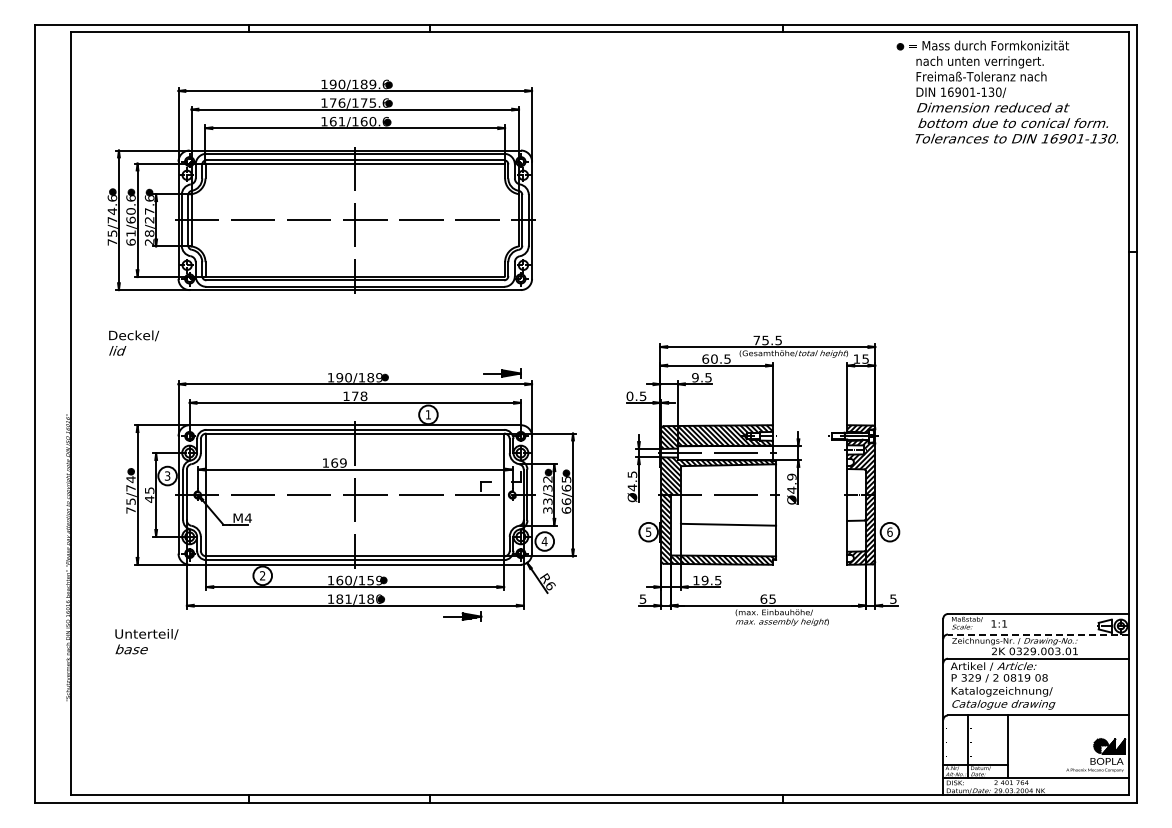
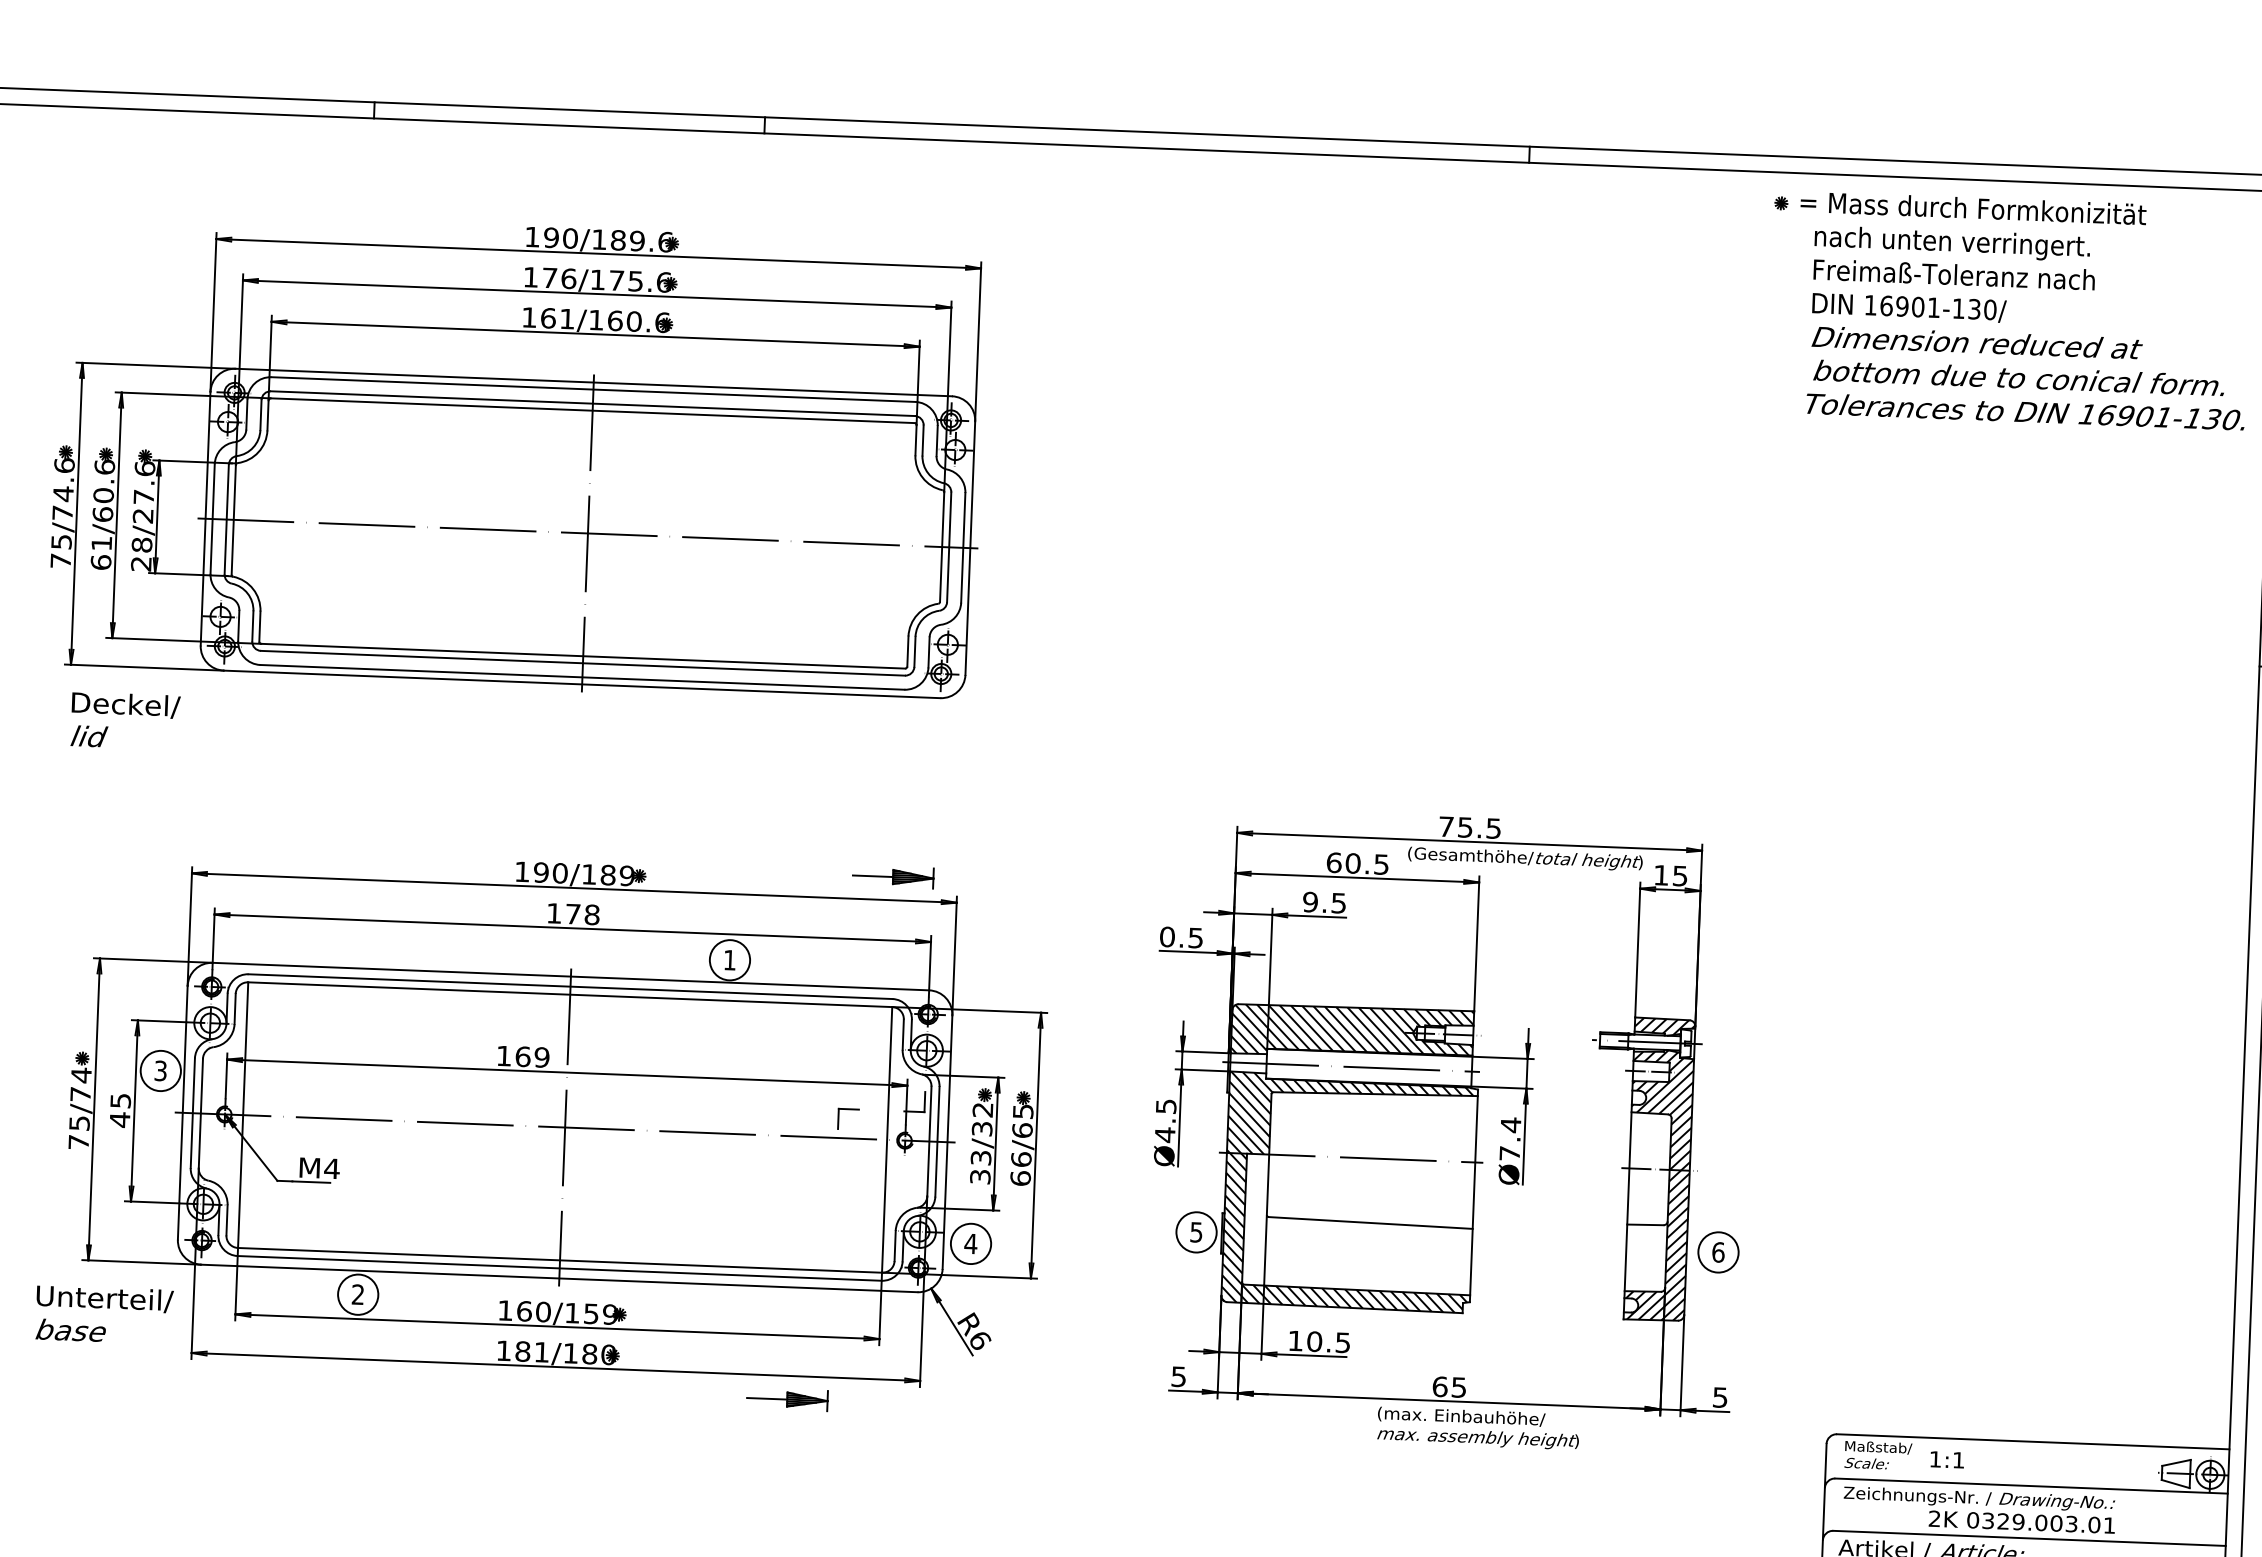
text: (134, 342) -> (126, 719), moved
text: (791, 483) -> (1509, 1138), Ø4.9 -> Ø7.4
text: (704, 580) -> (1313, 1341), 19.5 -> 10.5
line: (1038, 634) -> (2031, 1486), dashed -> solid
text: (146, 641) -> (103, 1314), moved

